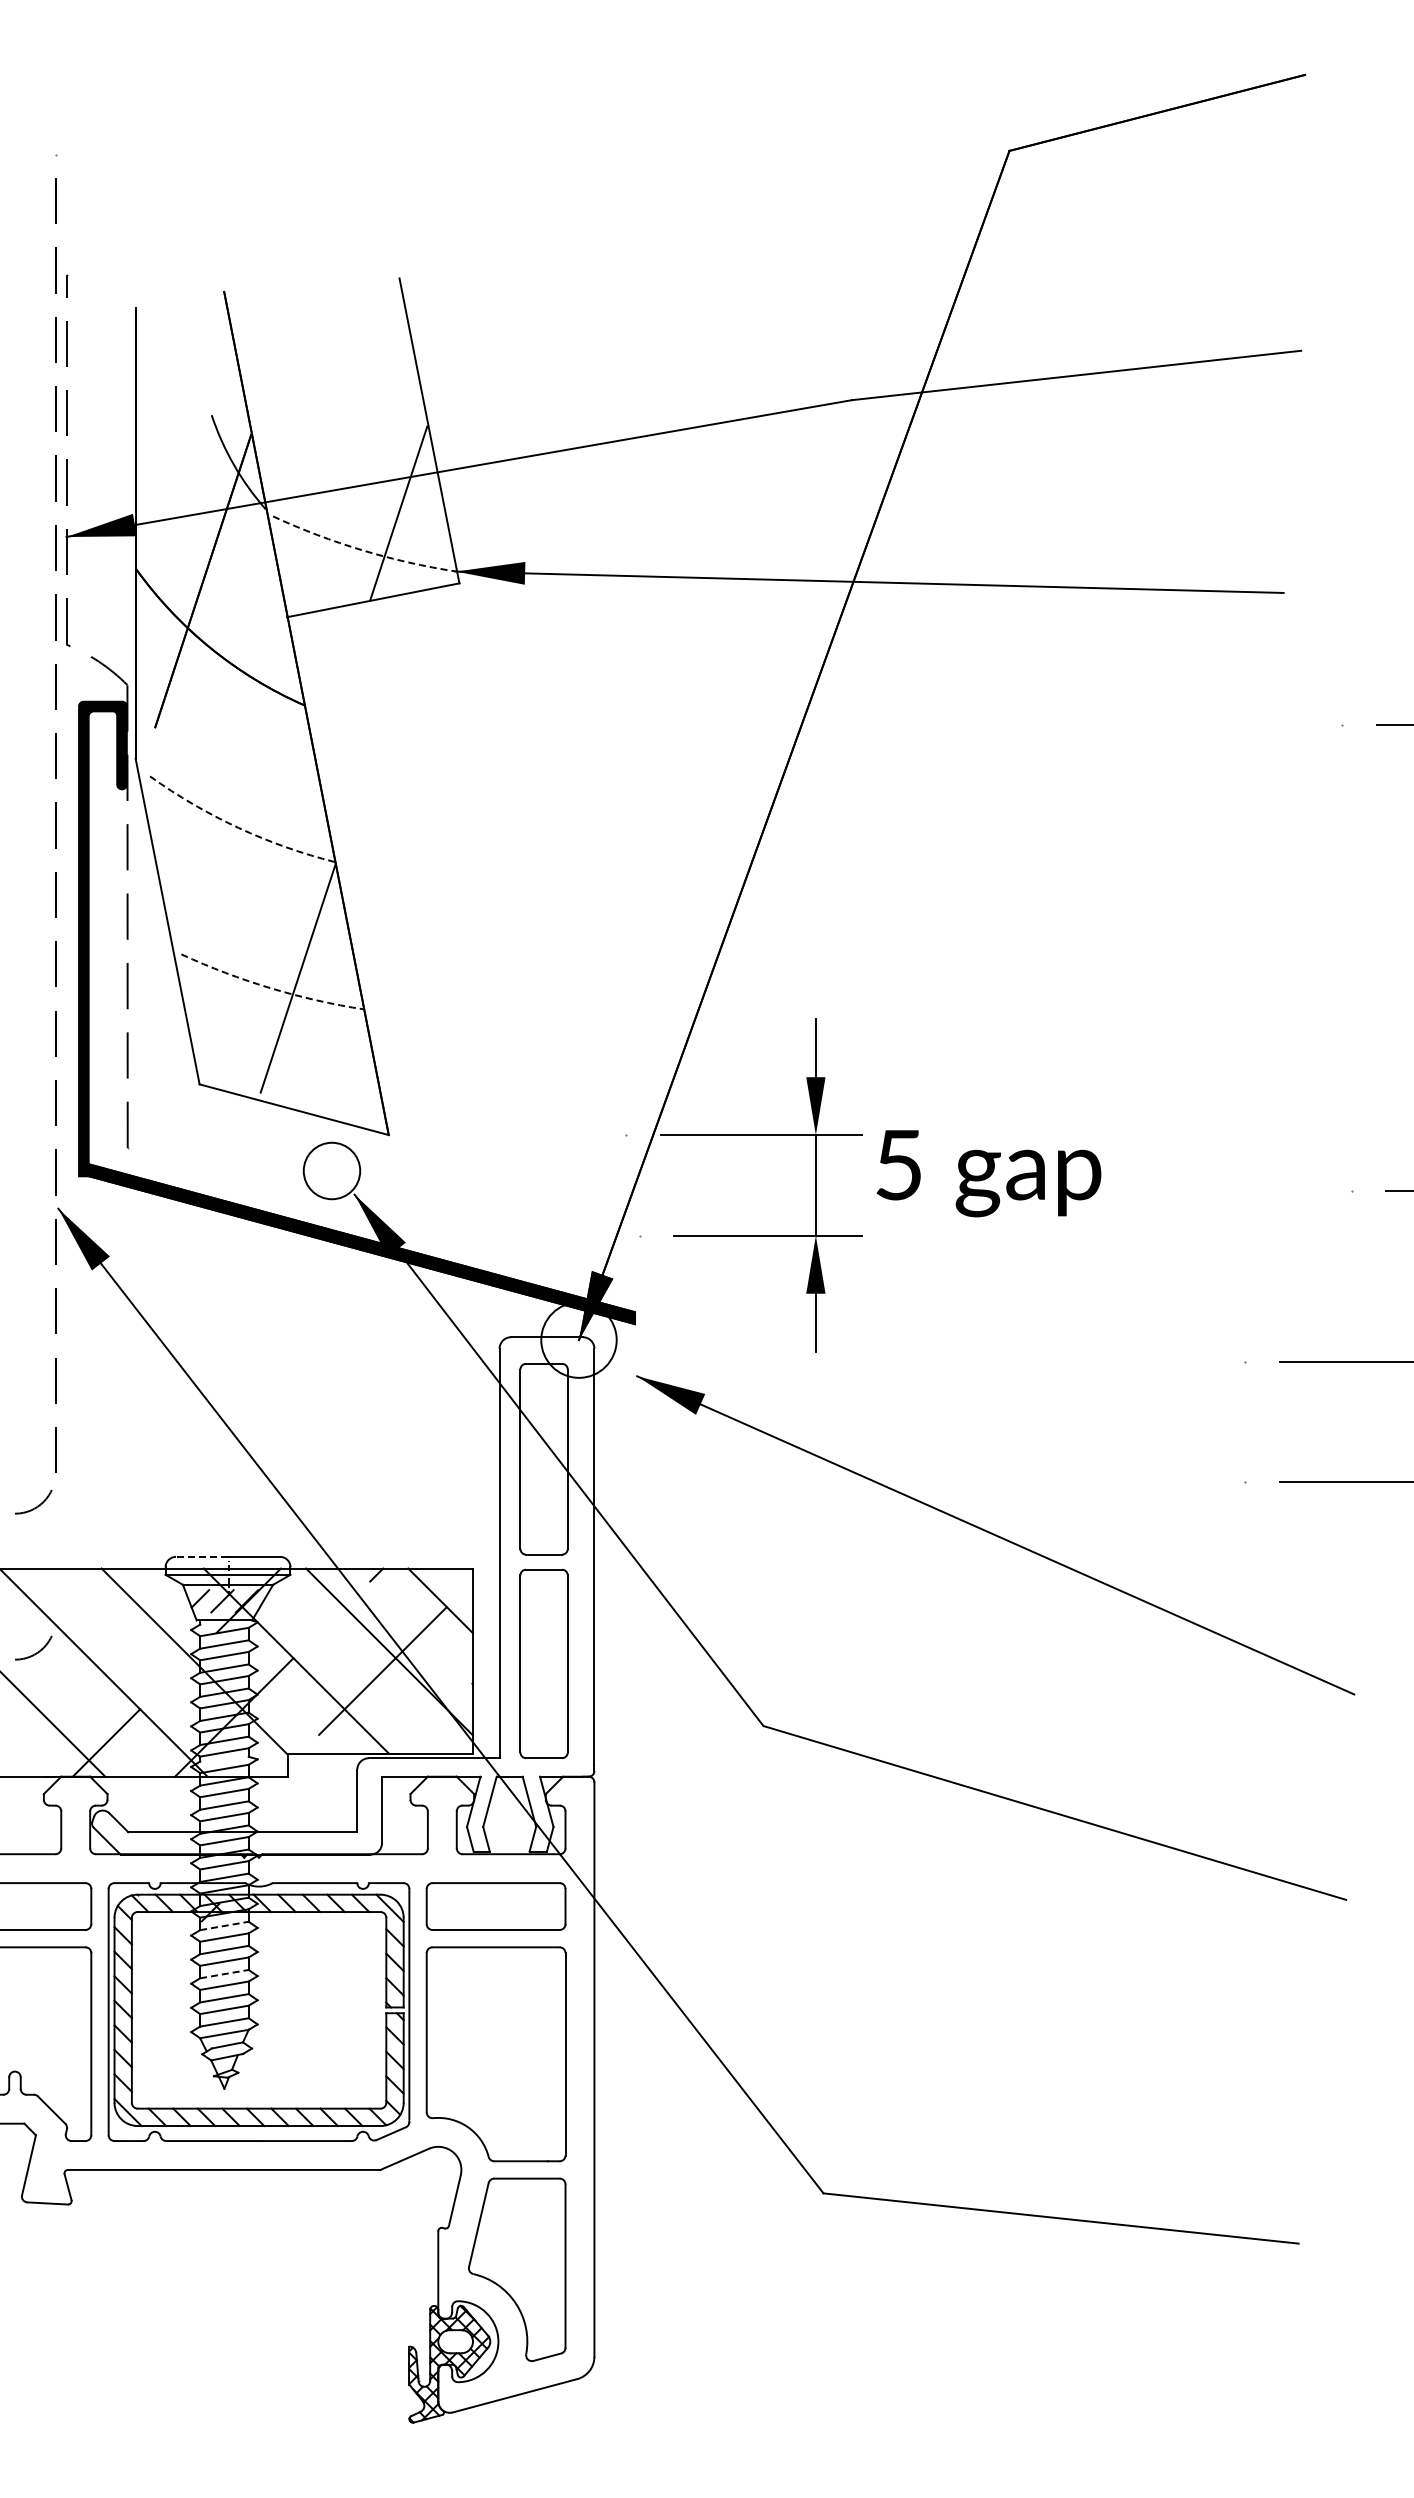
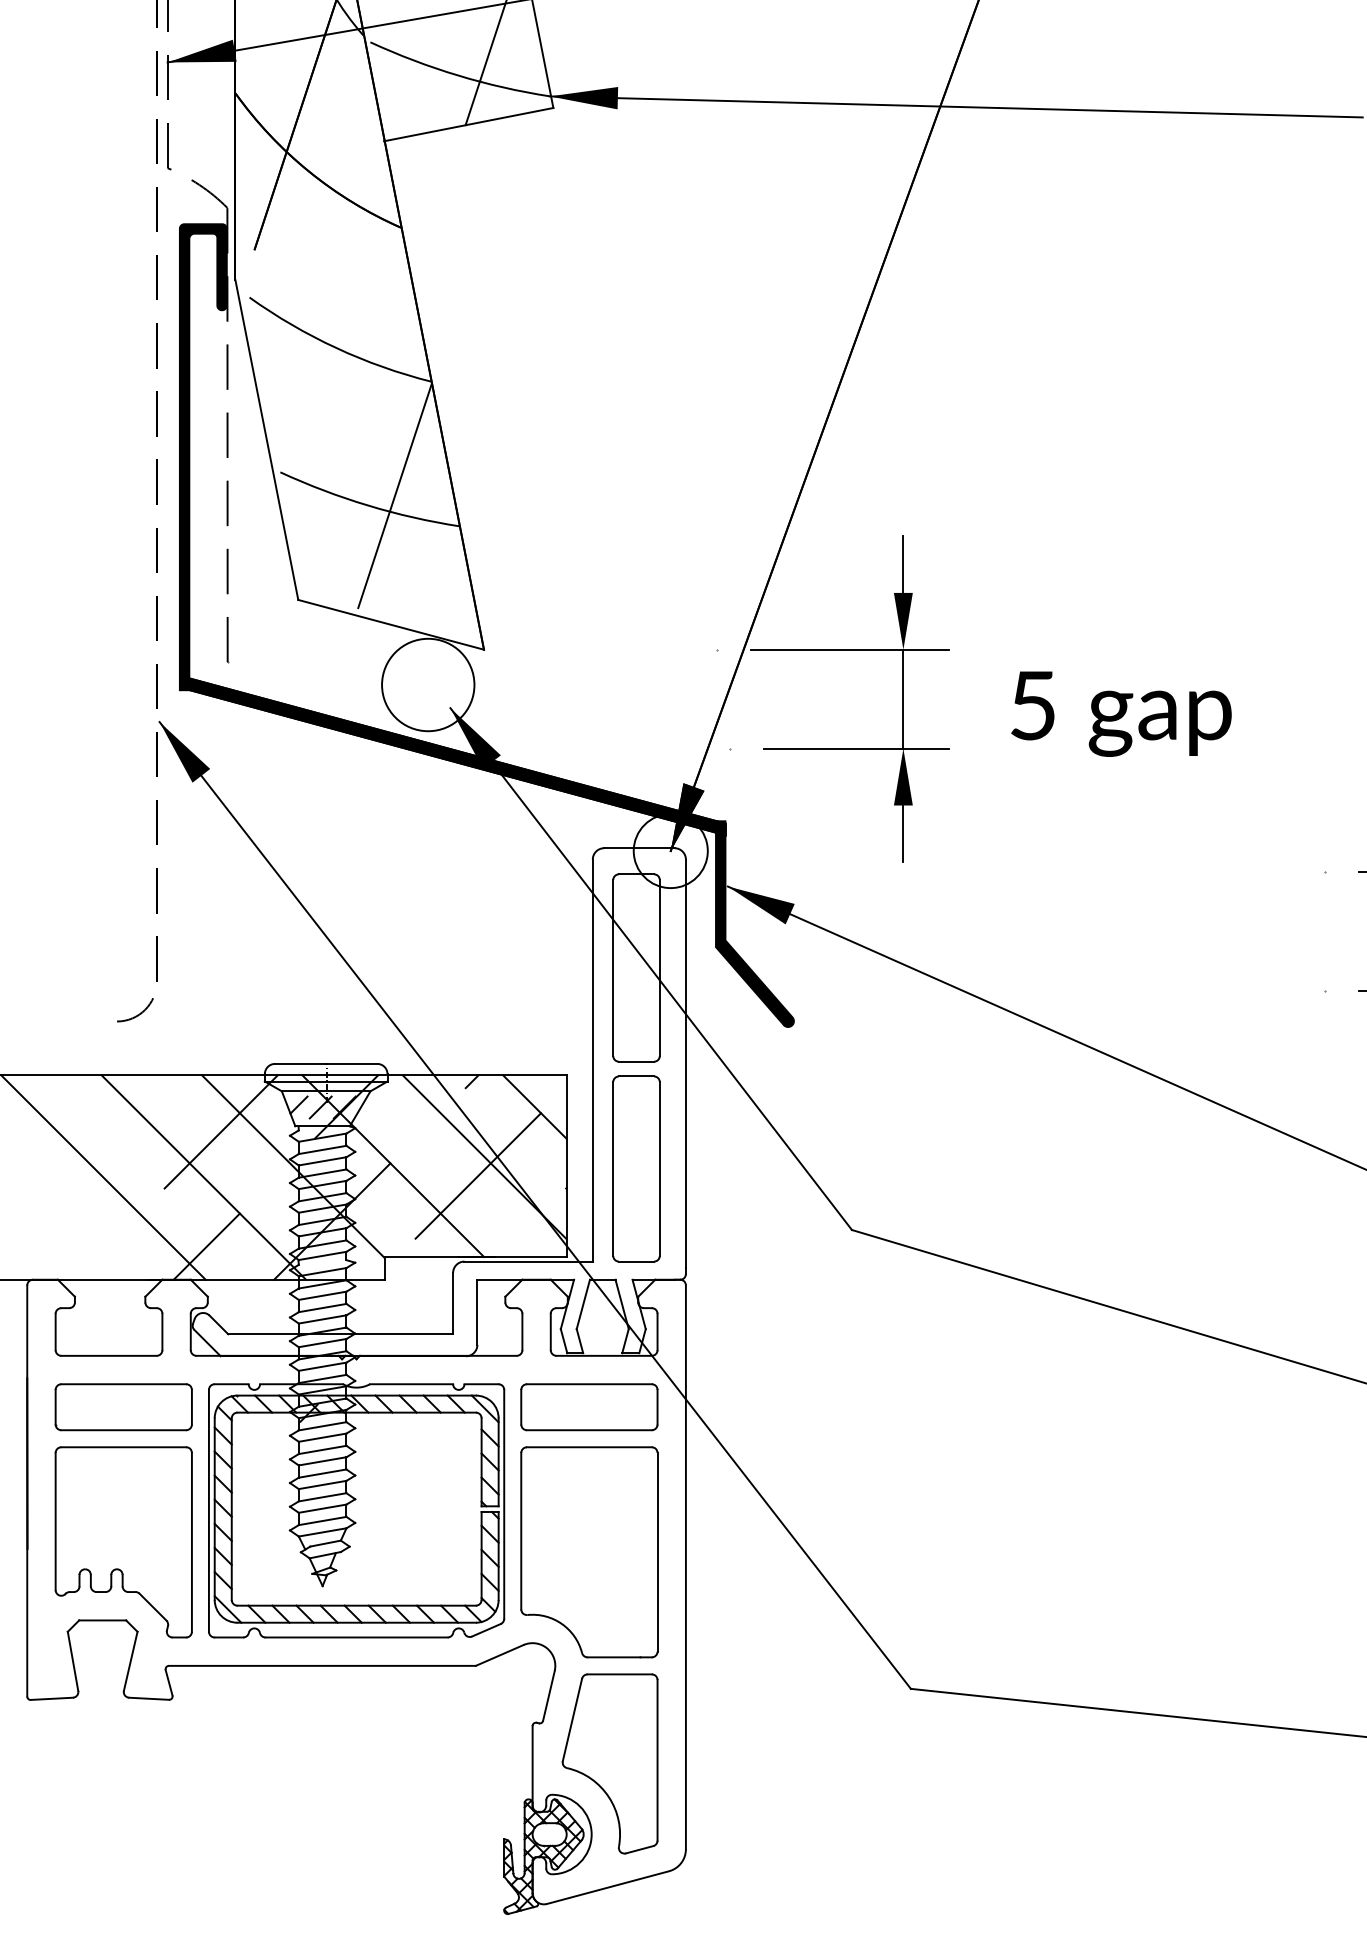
arc: (362, 550) -> (458, 75), dashed -> solid
arc: (238, 827) -> (336, 347), dashed -> solid
arc: (270, 988) -> (367, 505), dashed -> solid
circle: (331, 1170) -> (427, 684), size x1.67
text: (988, 1173) -> (1120, 713), moved
fill: (664, 1414) -> (754, 924), added
line: (201, 1556) -> (300, 1063), dashed -> solid
line: (120, 1625) -> (220, 1131), added
arc: (37, 1651) -> (139, 1156), removed
line: (224, 1925) -> (322, 1425), dashed -> solid
line: (224, 1974) -> (322, 1473), dashed -> solid

